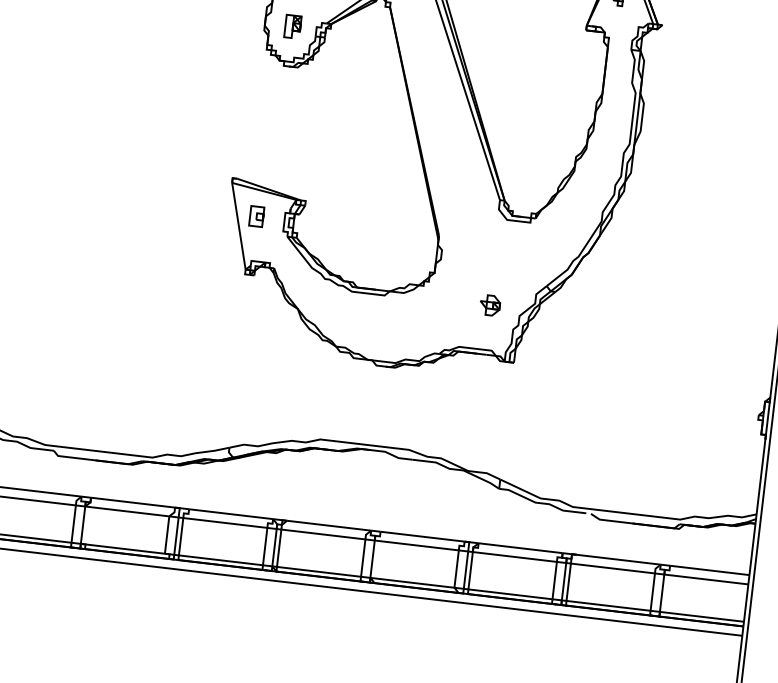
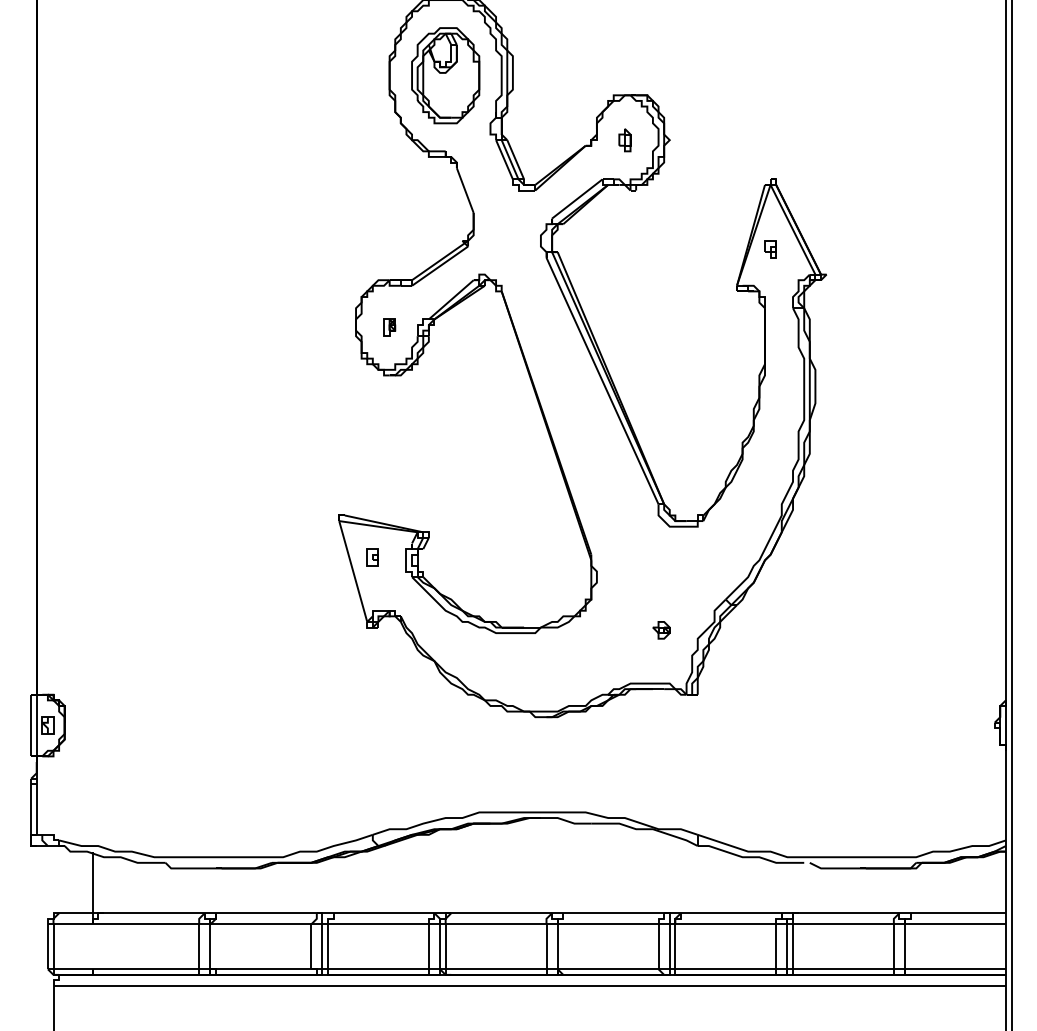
part: (293, 26) -> (389, 327), size x0.62
part: (256, 216) -> (372, 557), size x0.71
part: (490, 305) -> (661, 630), size x0.71

